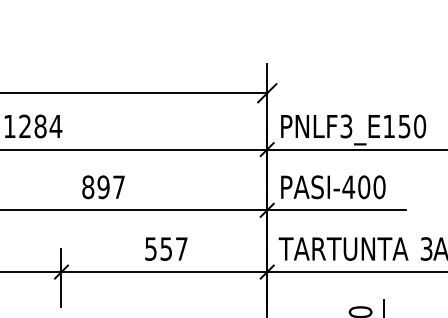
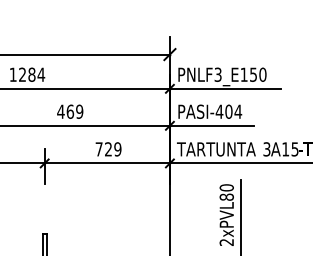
text: (103, 186) -> (70, 111), 897 -> 469
text: (379, 186) -> (238, 111), PASI-400 -> PASI-404
text: (166, 249) -> (108, 149), 557 -> 729

